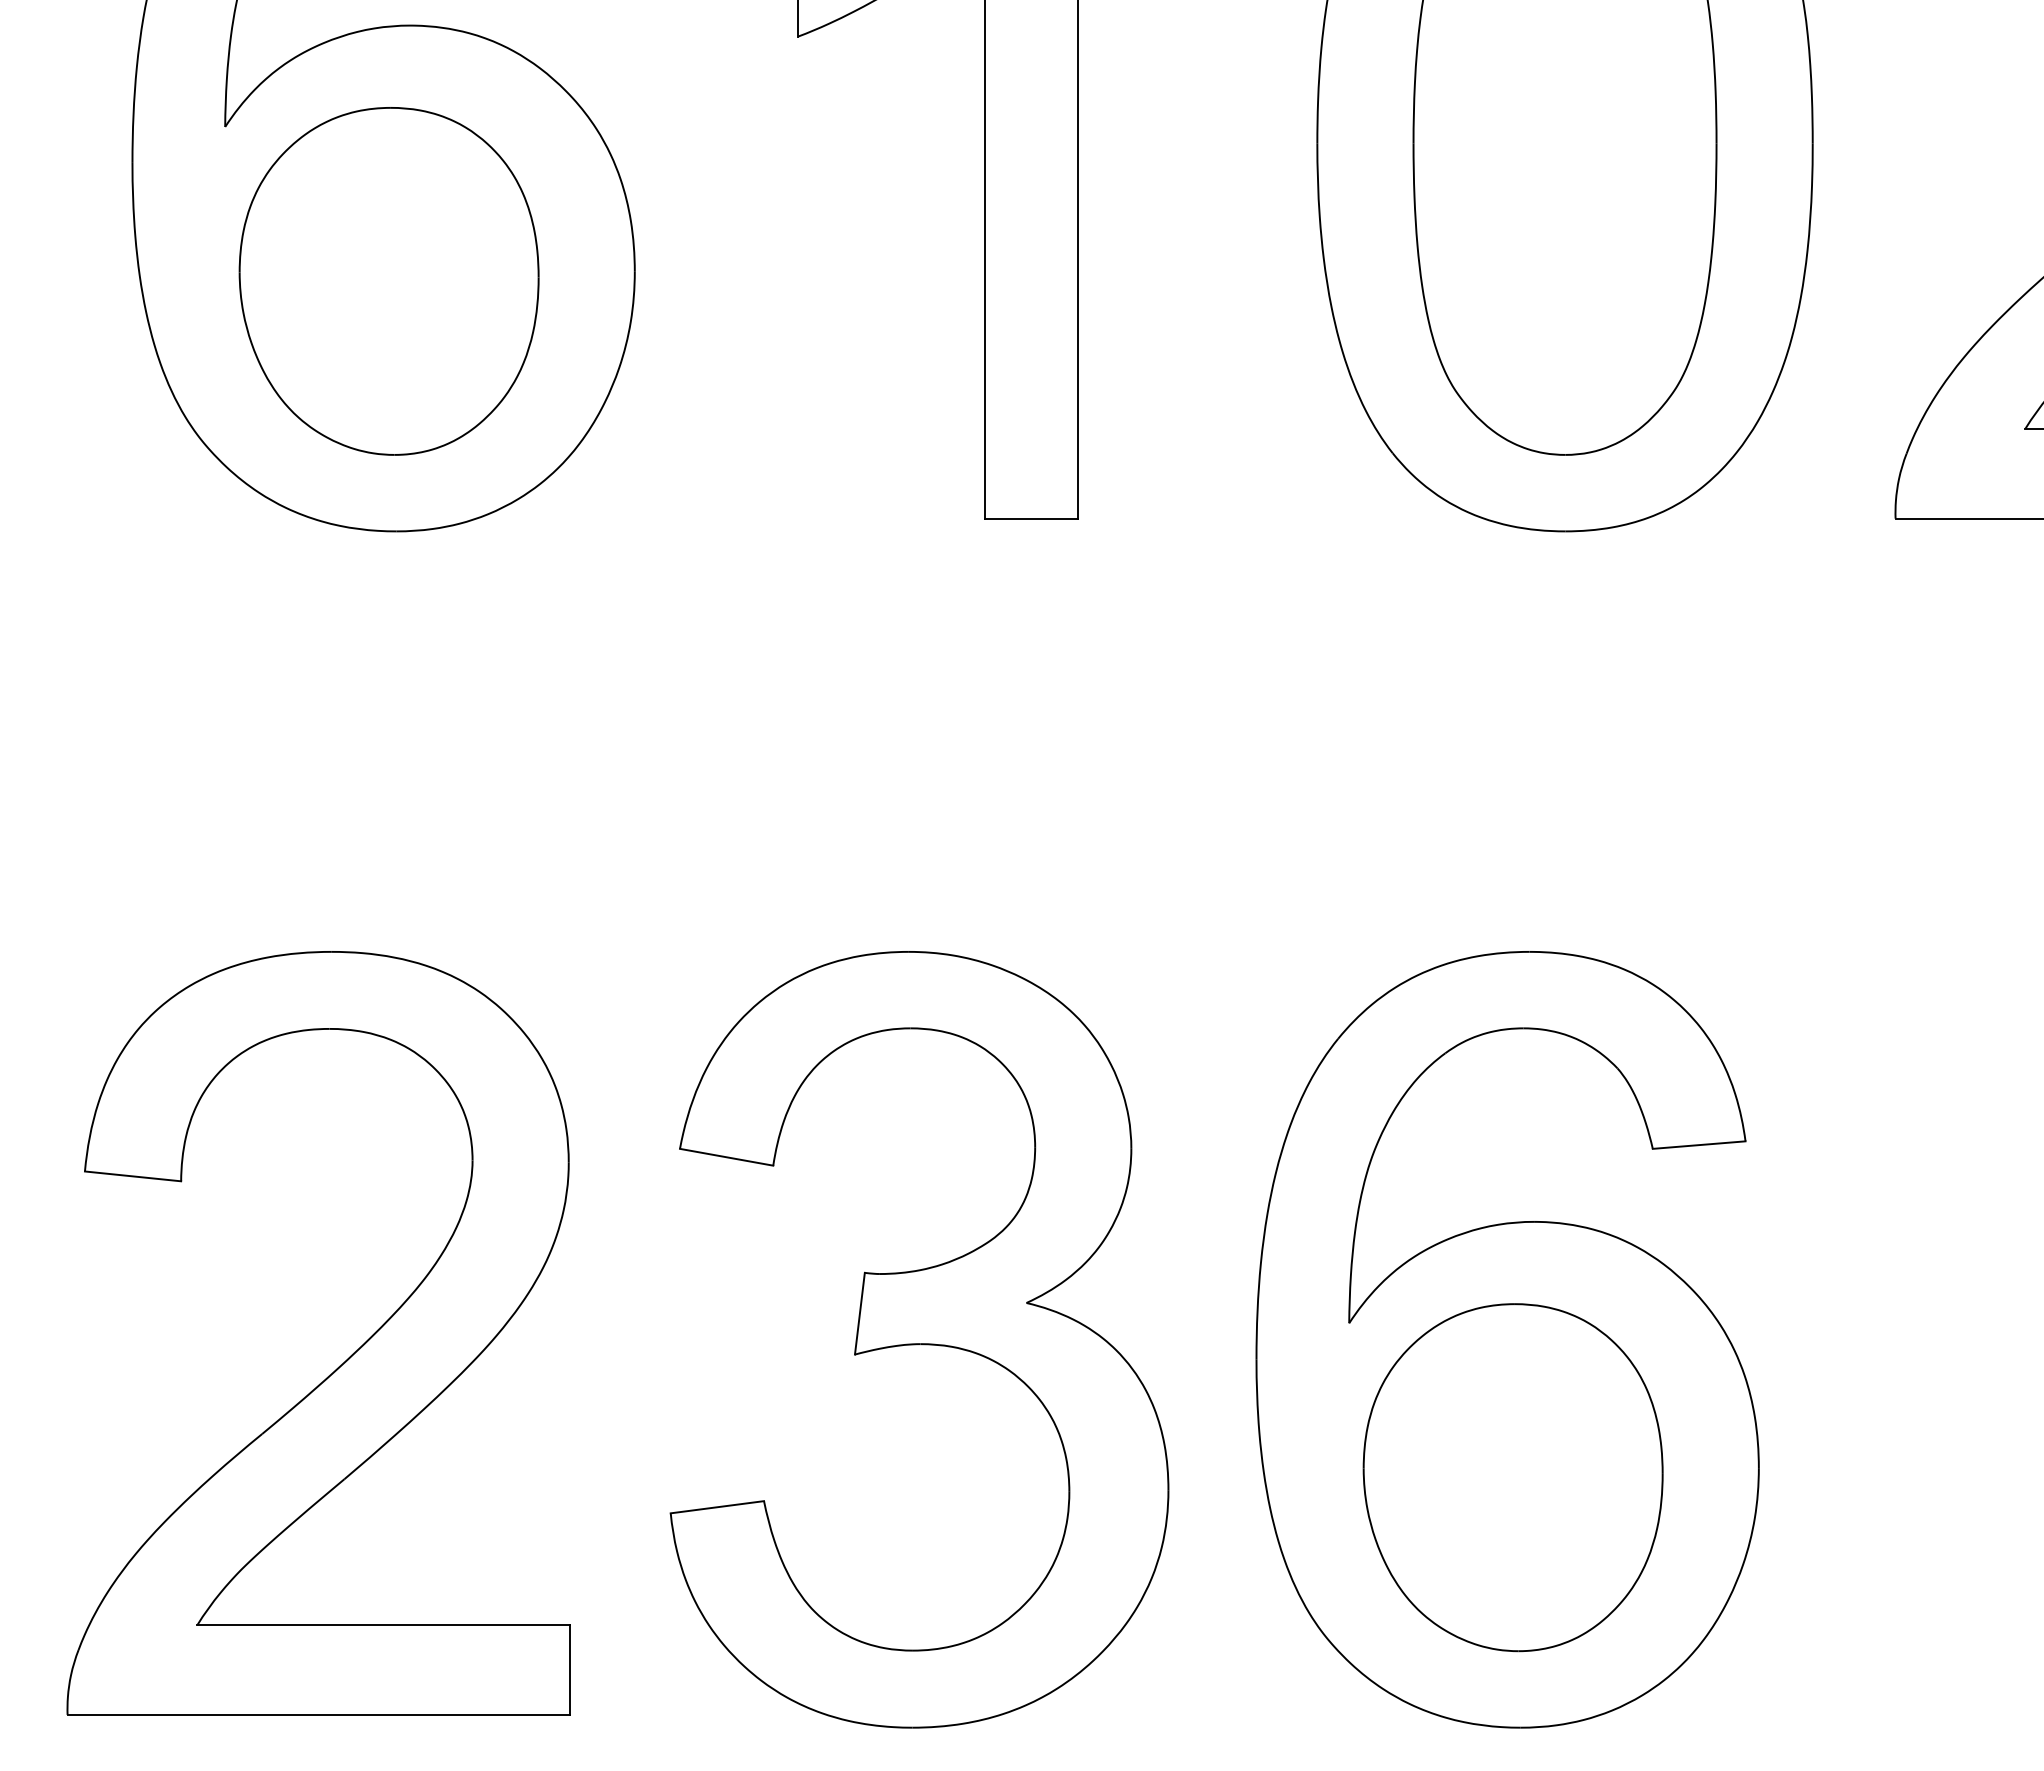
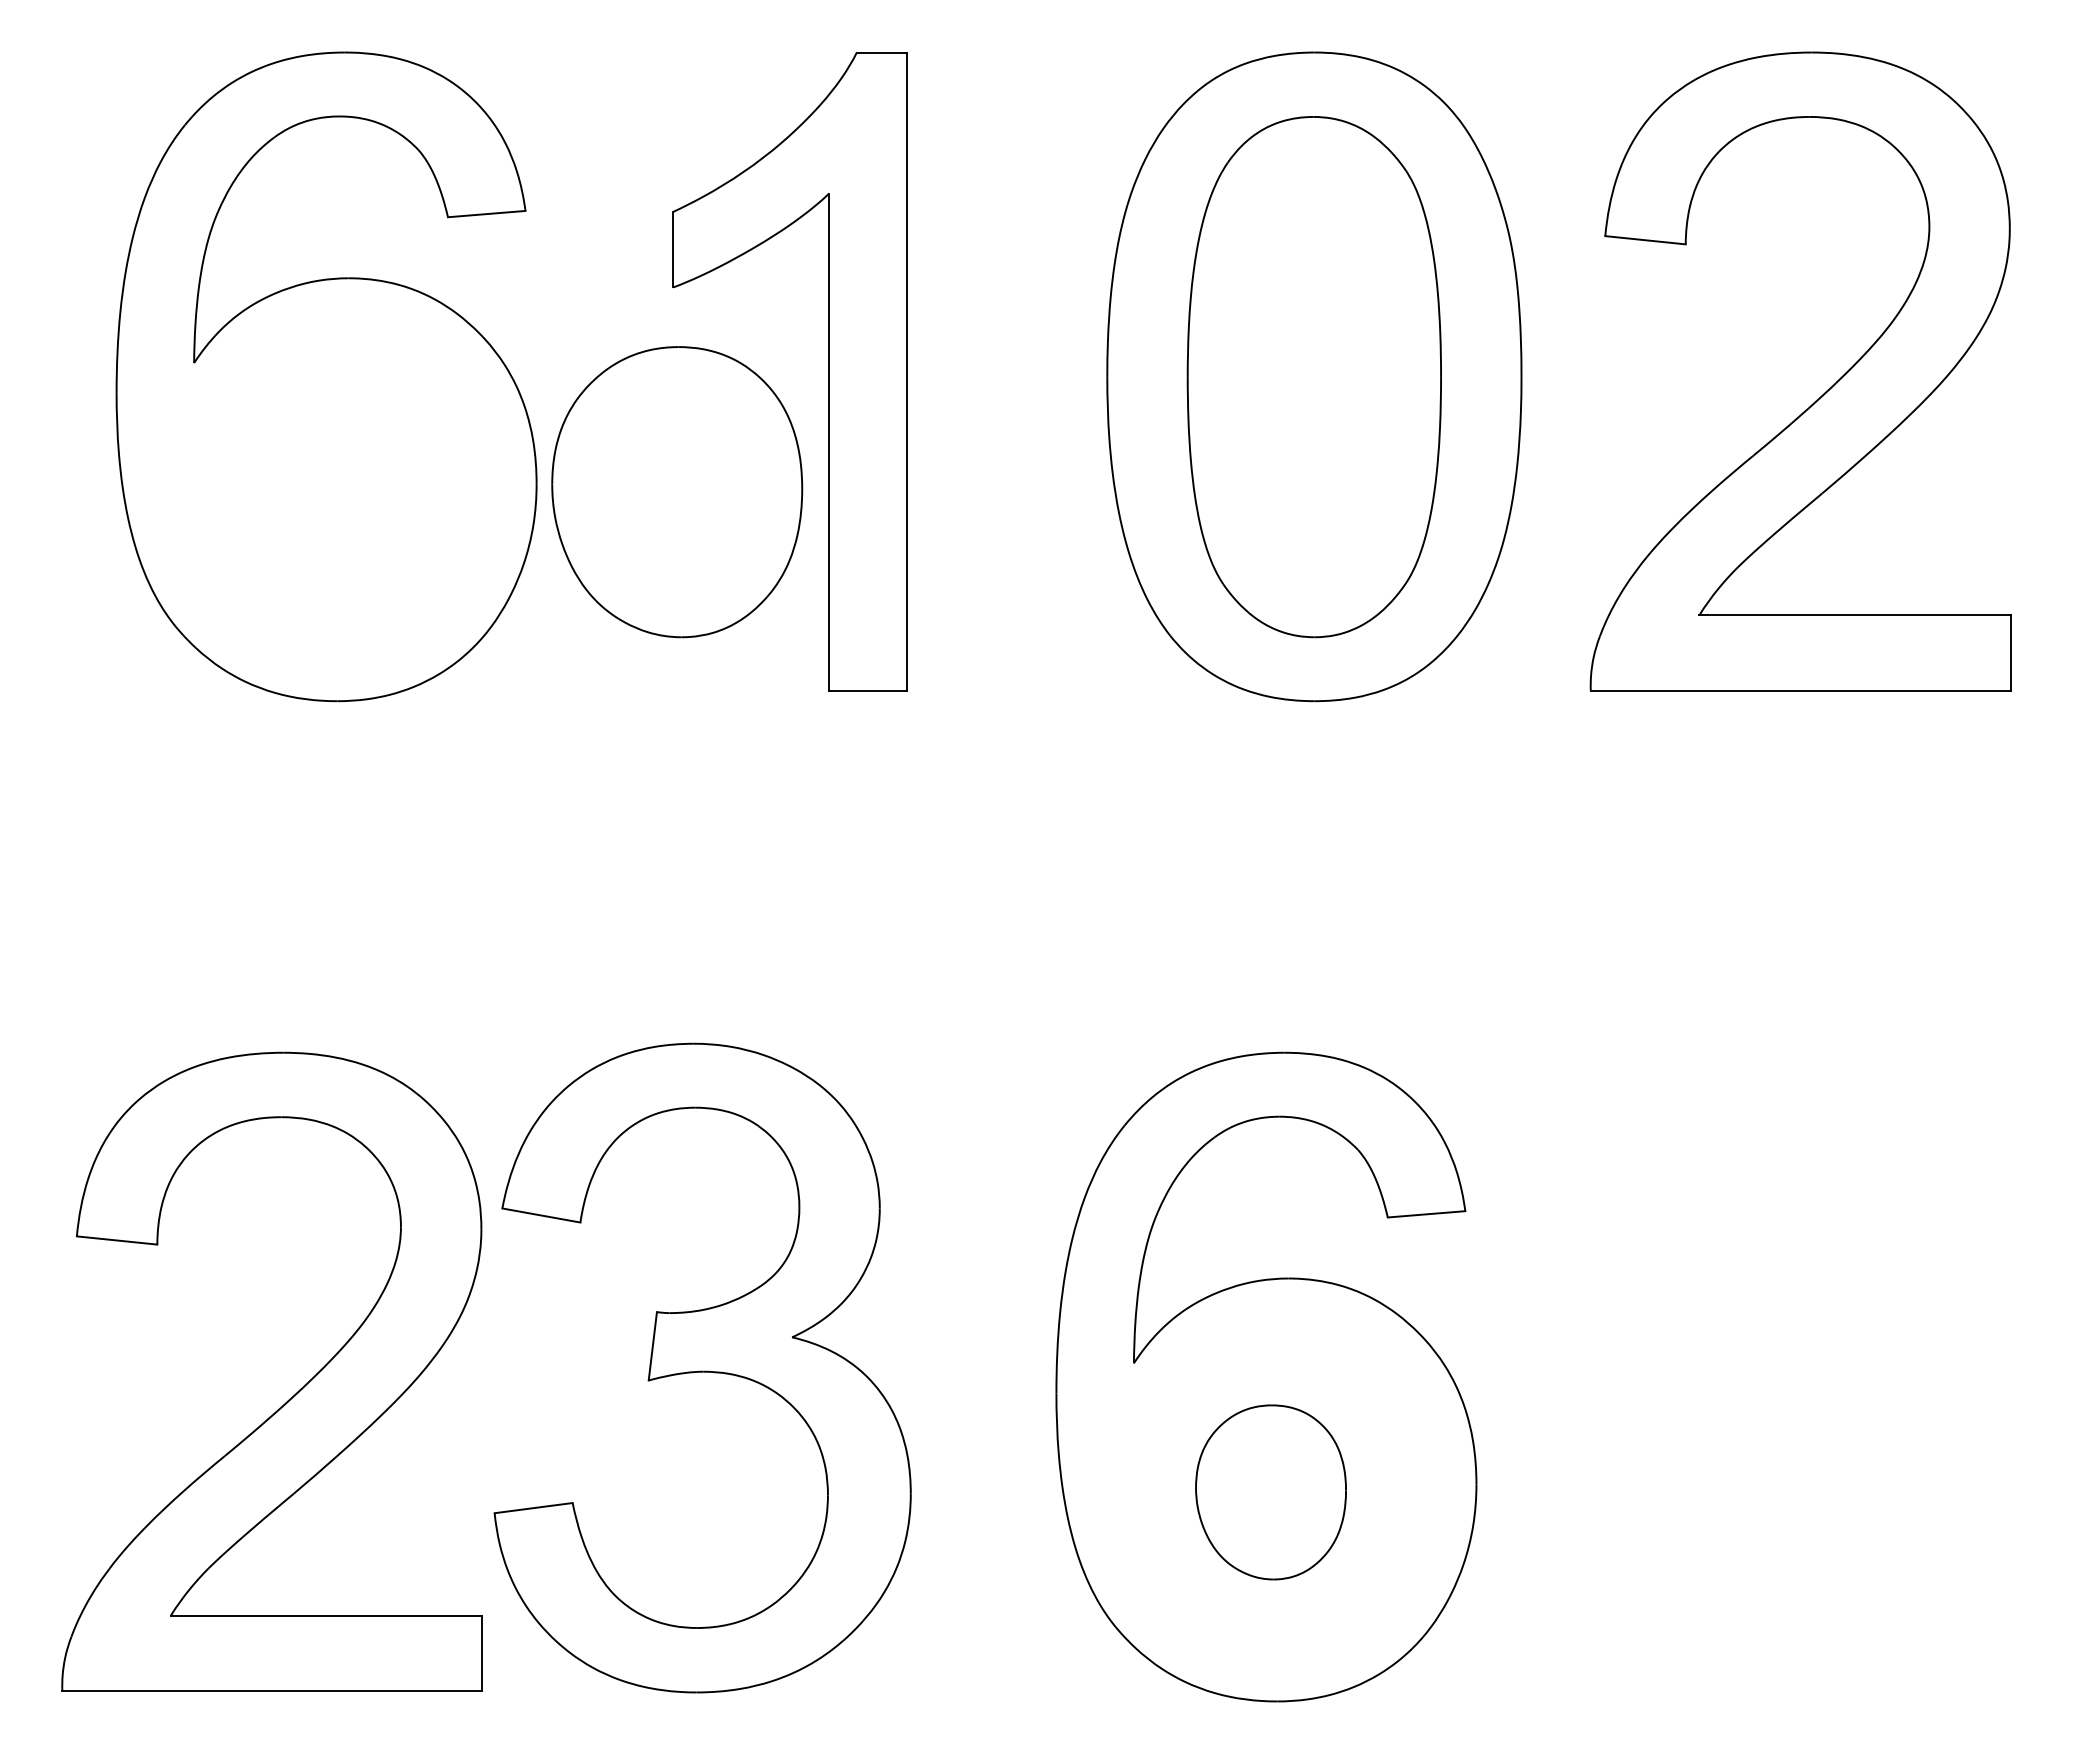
part: (389, 281) -> (677, 492), moved
part: (919, 1339) -> (702, 1367), moved
part: (1512, 1477) -> (1270, 1492), size x0.6

